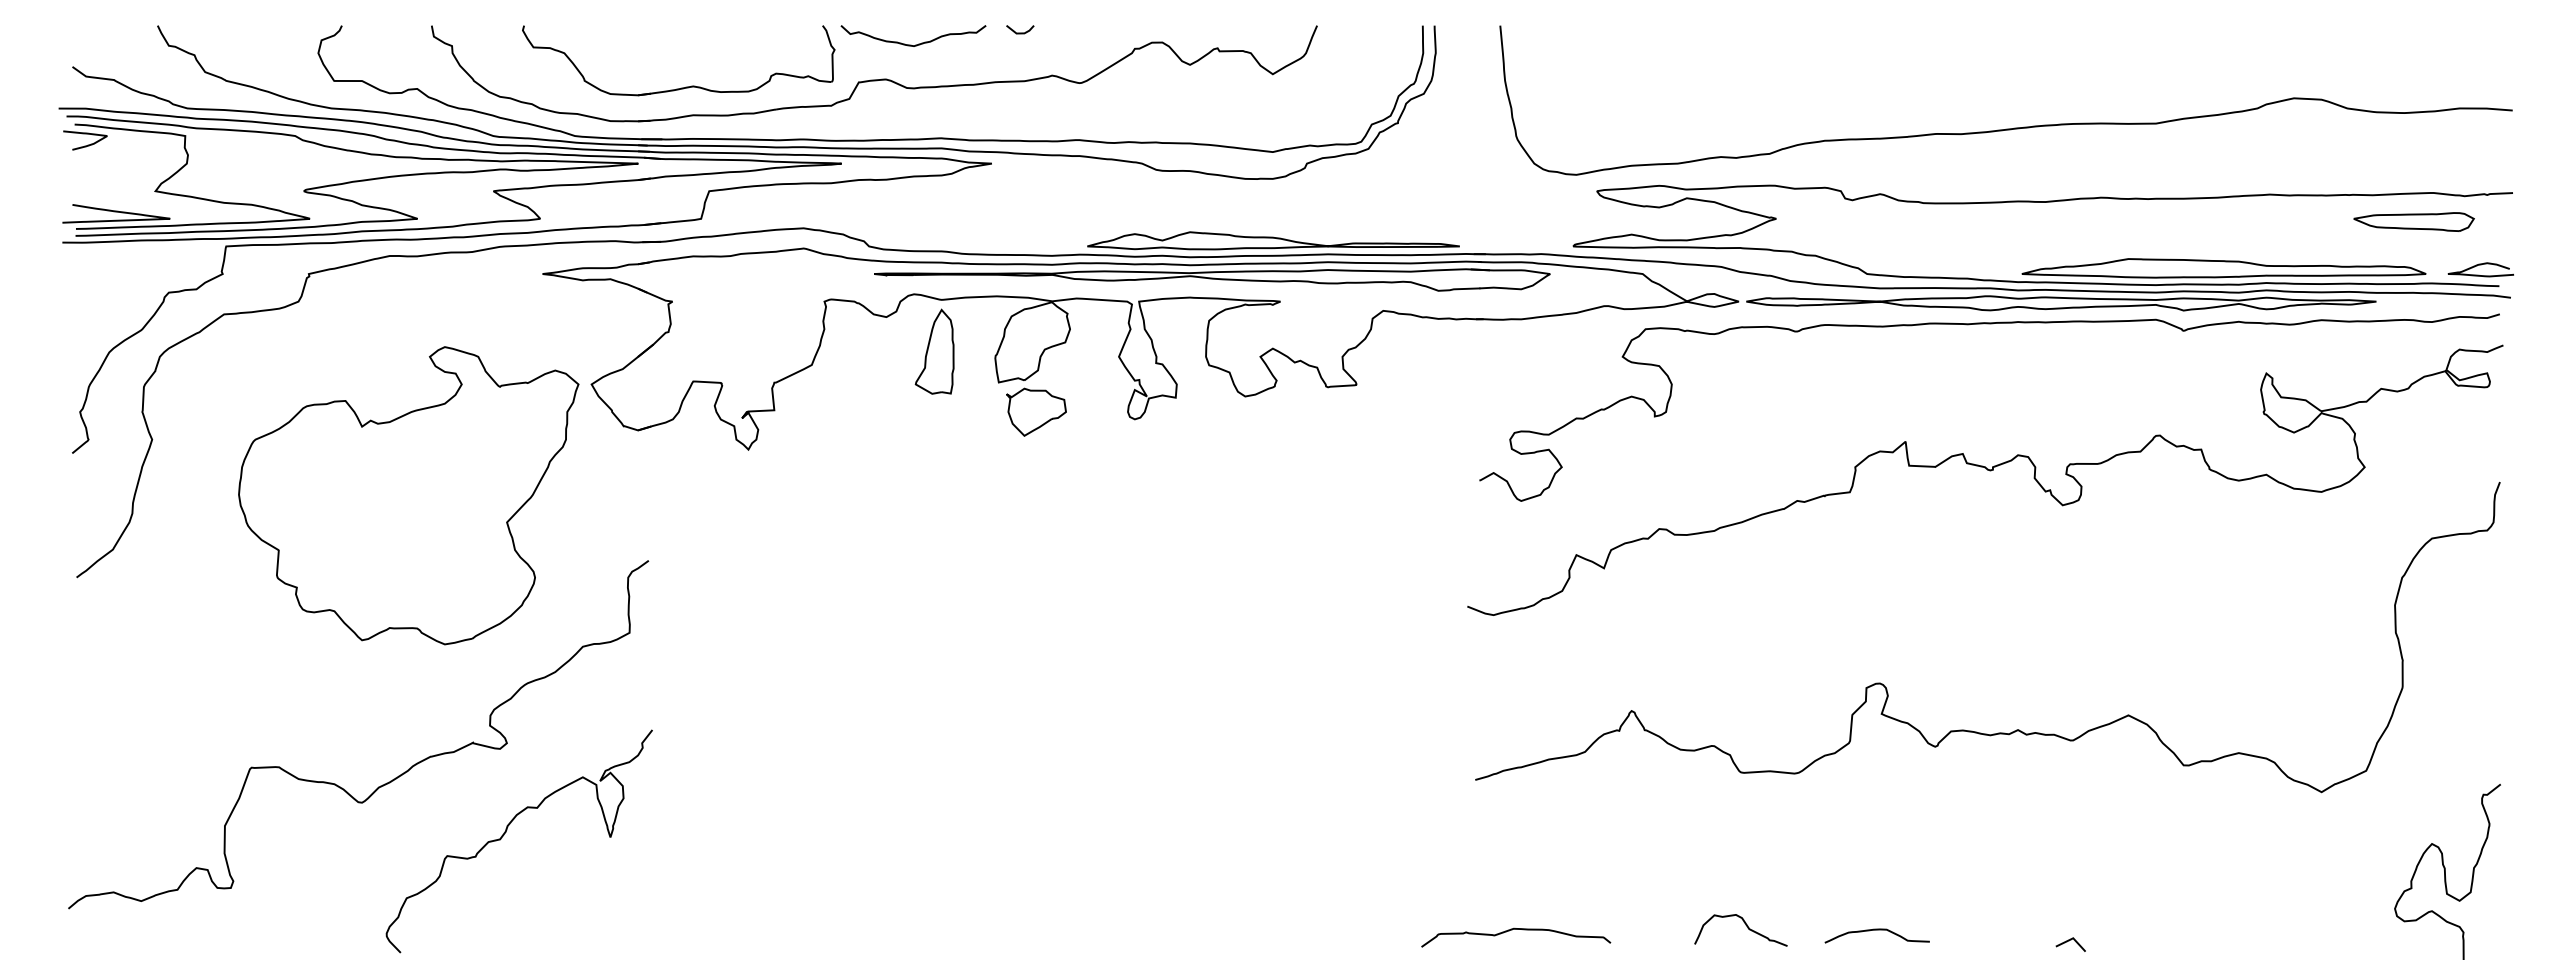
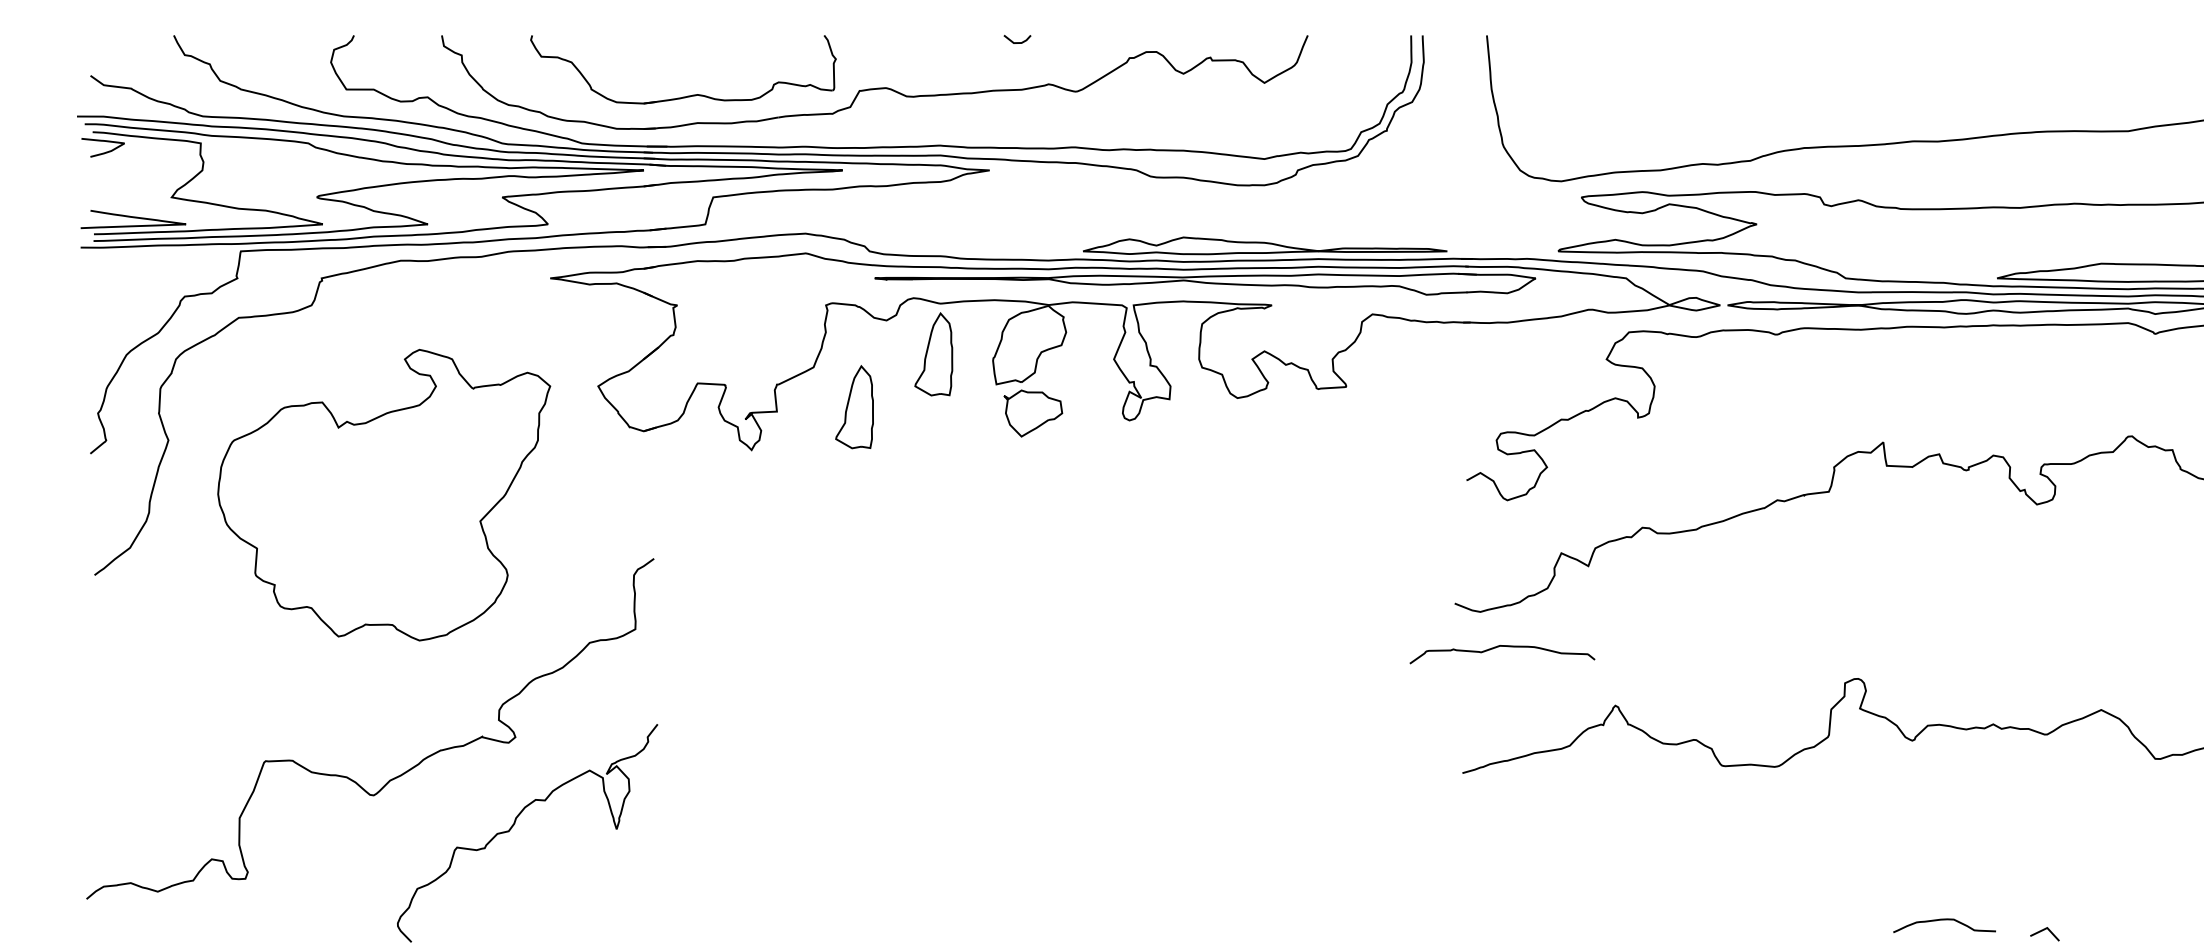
curve: (911, 44) -> (911, 53), removed
part: (853, 405) -> (854, 406), added
part: (408, 495) -> (383, 494), moved
curve: (1745, 925) -> (1726, 915), removed
curve: (1516, 929) -> (1502, 646), moved
curve: (1876, 930) -> (1943, 920), moved

